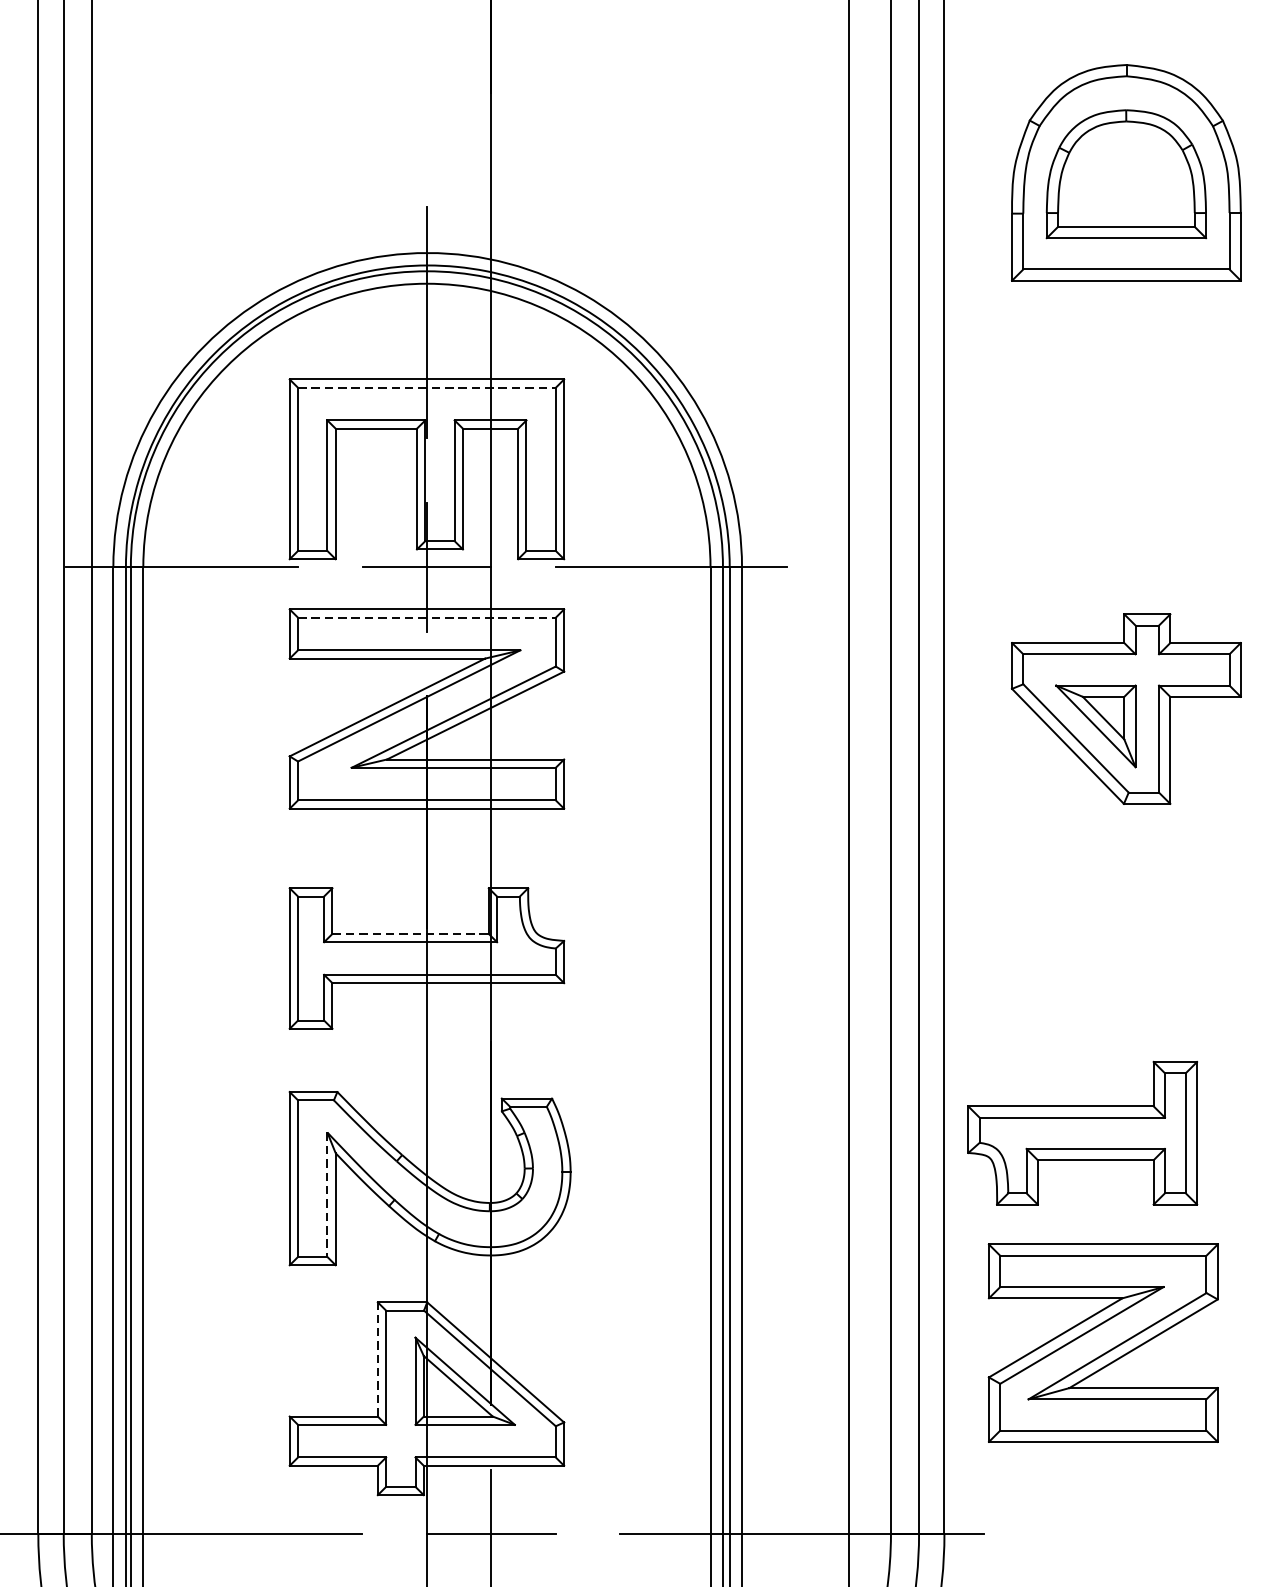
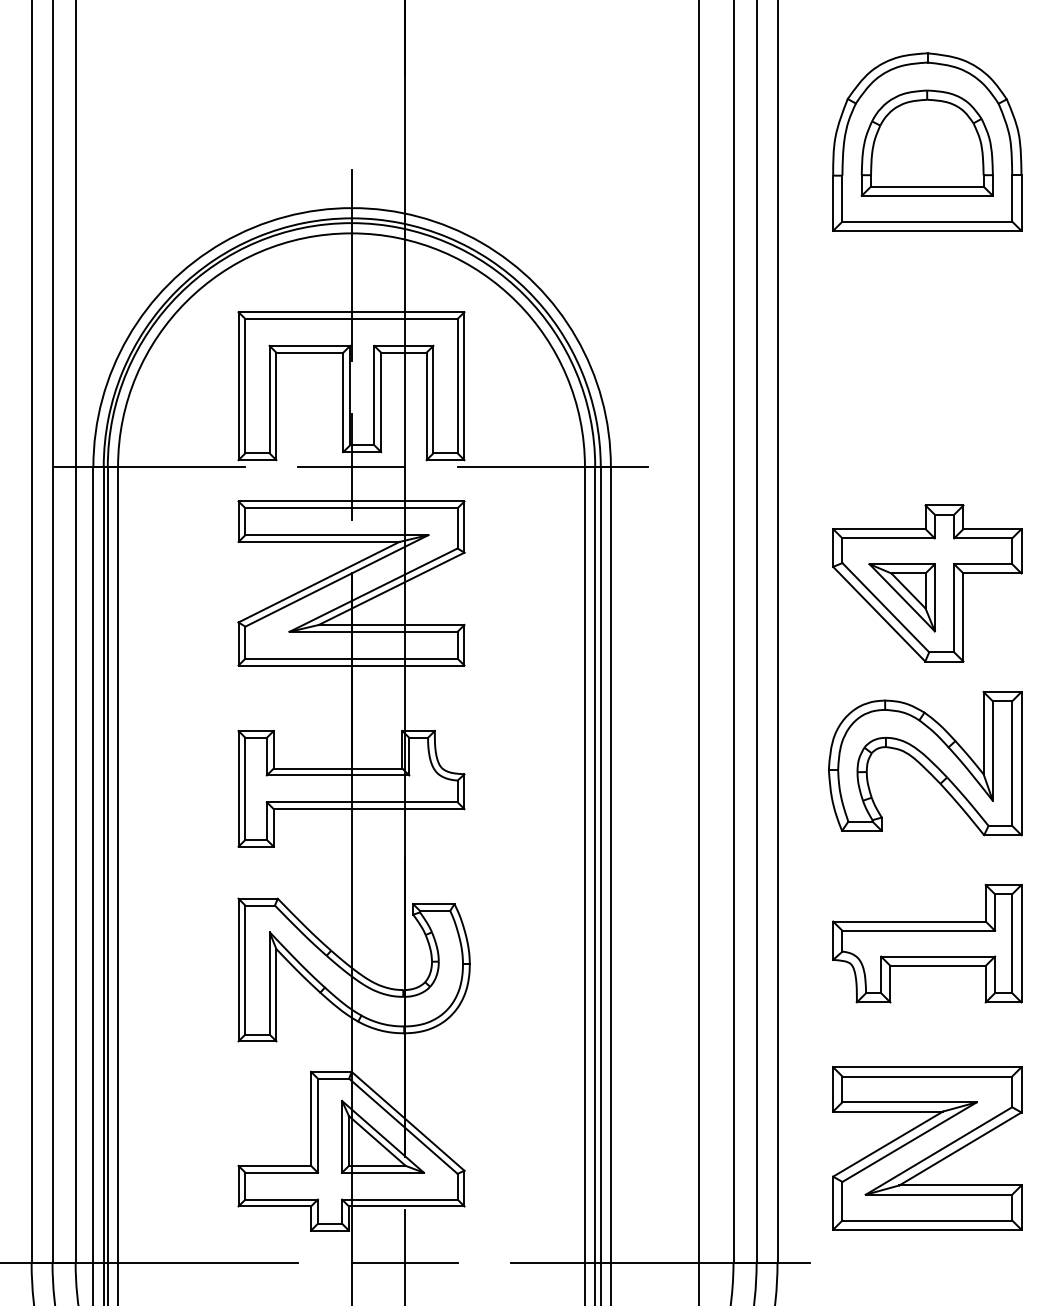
line: (428, 388) -> (352, 319), dashed -> solid
line: (428, 617) -> (352, 508), dashed -> solid
part: (1124, 927) -> (925, 763), added
line: (411, 933) -> (338, 768), dashed -> solid
part: (1082, 1133) -> (927, 943), moved
line: (327, 1194) -> (269, 983), dashed -> solid
part: (1103, 1343) -> (927, 1148), moved
line: (378, 1358) -> (311, 1118), dashed -> solid

